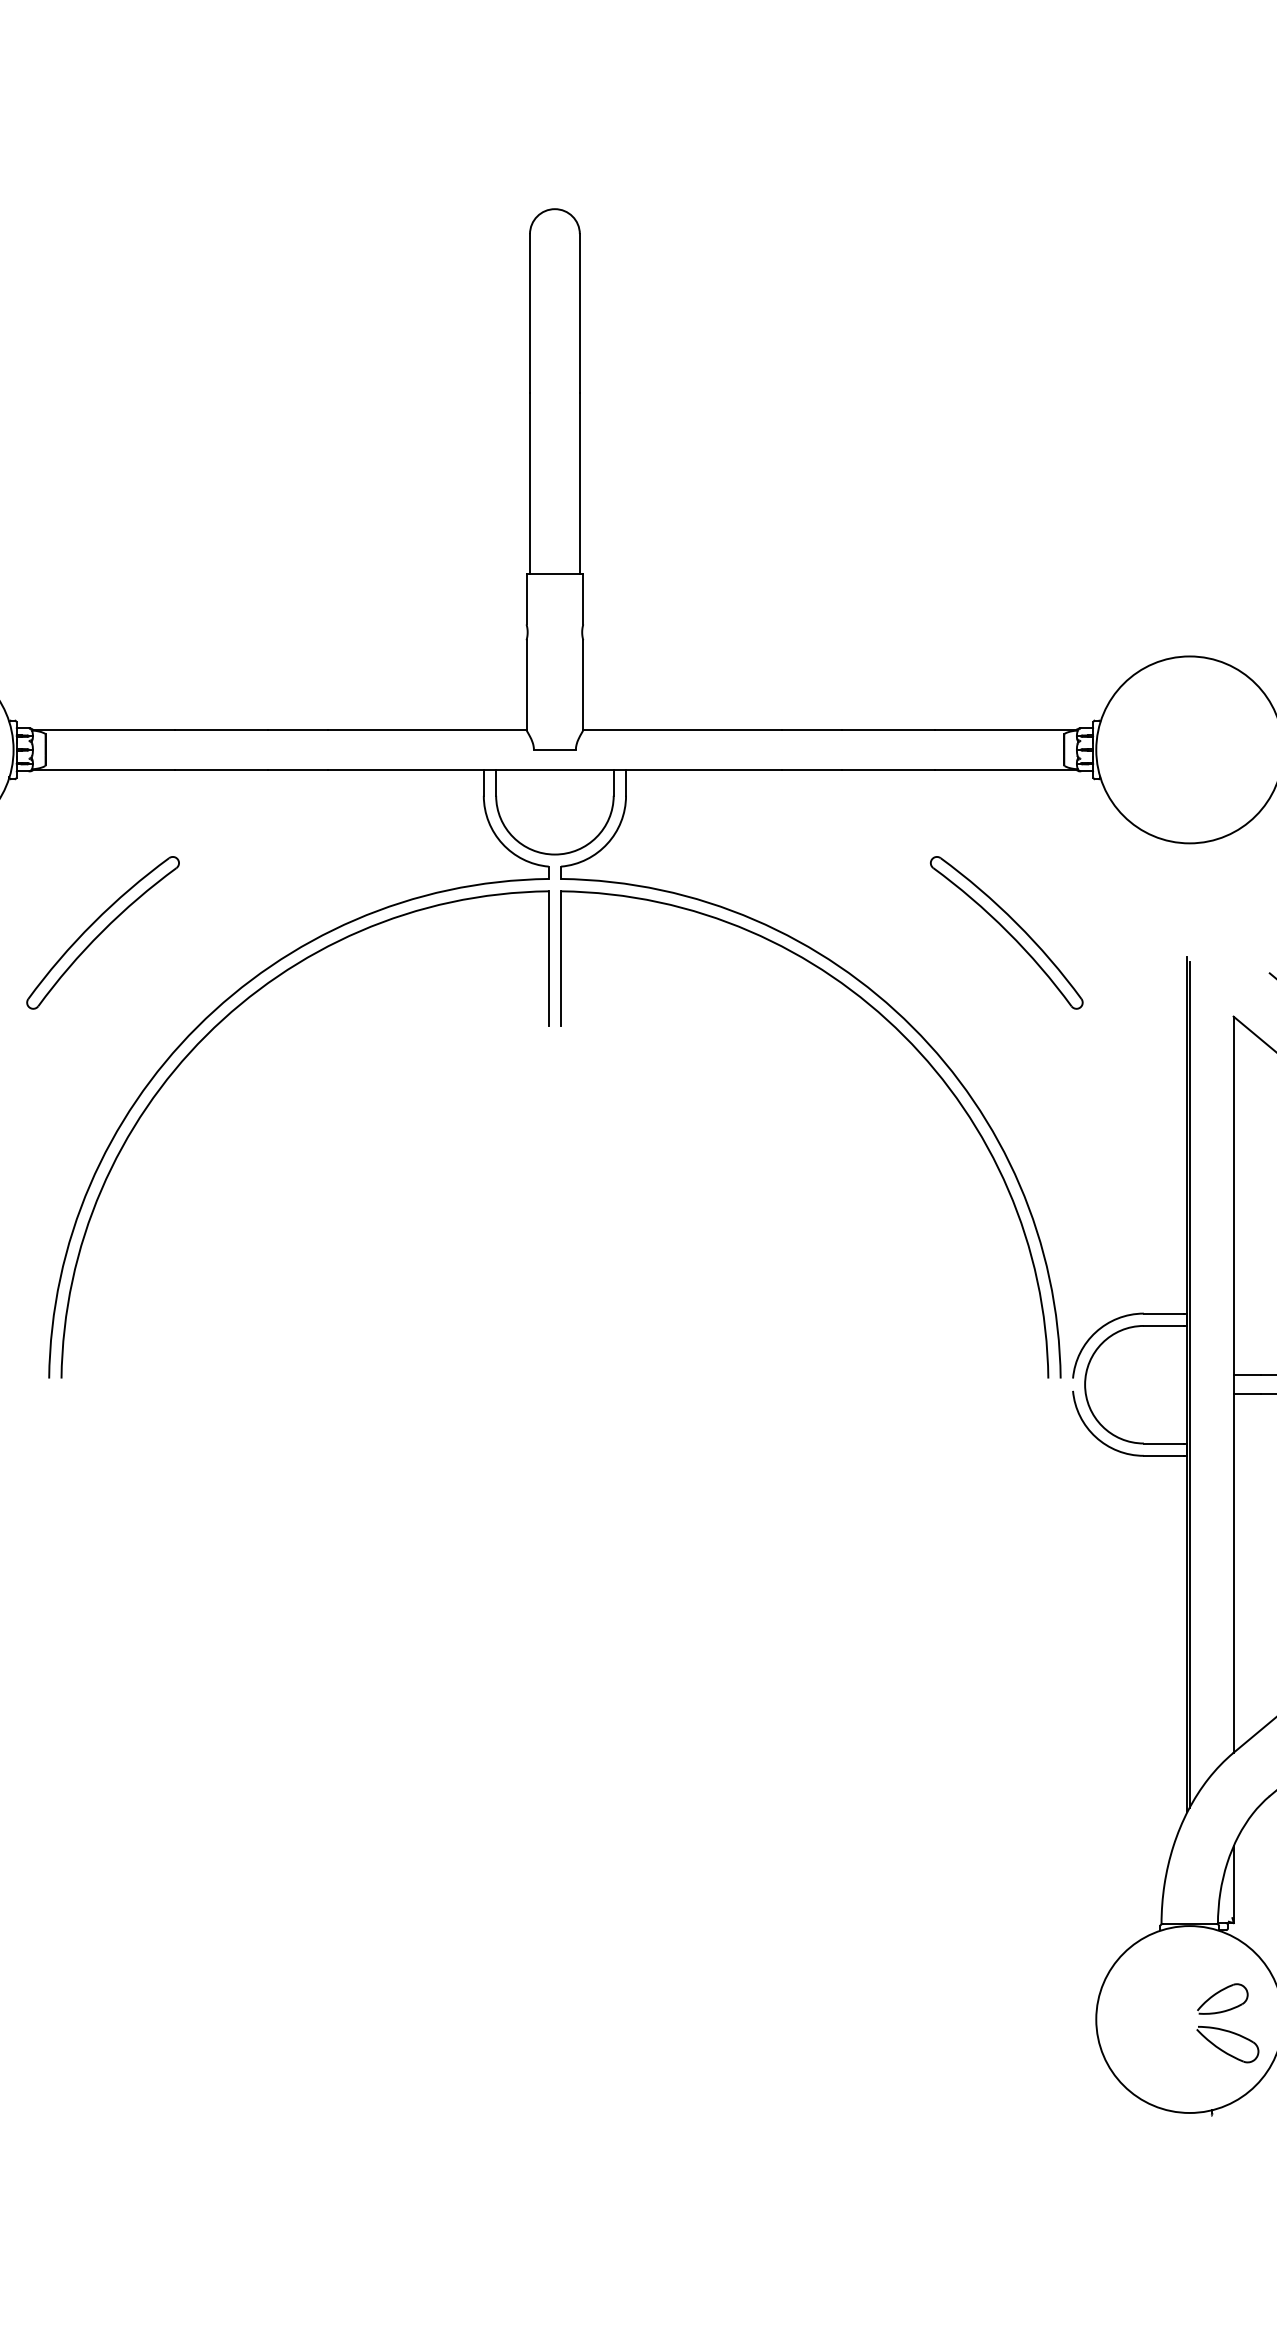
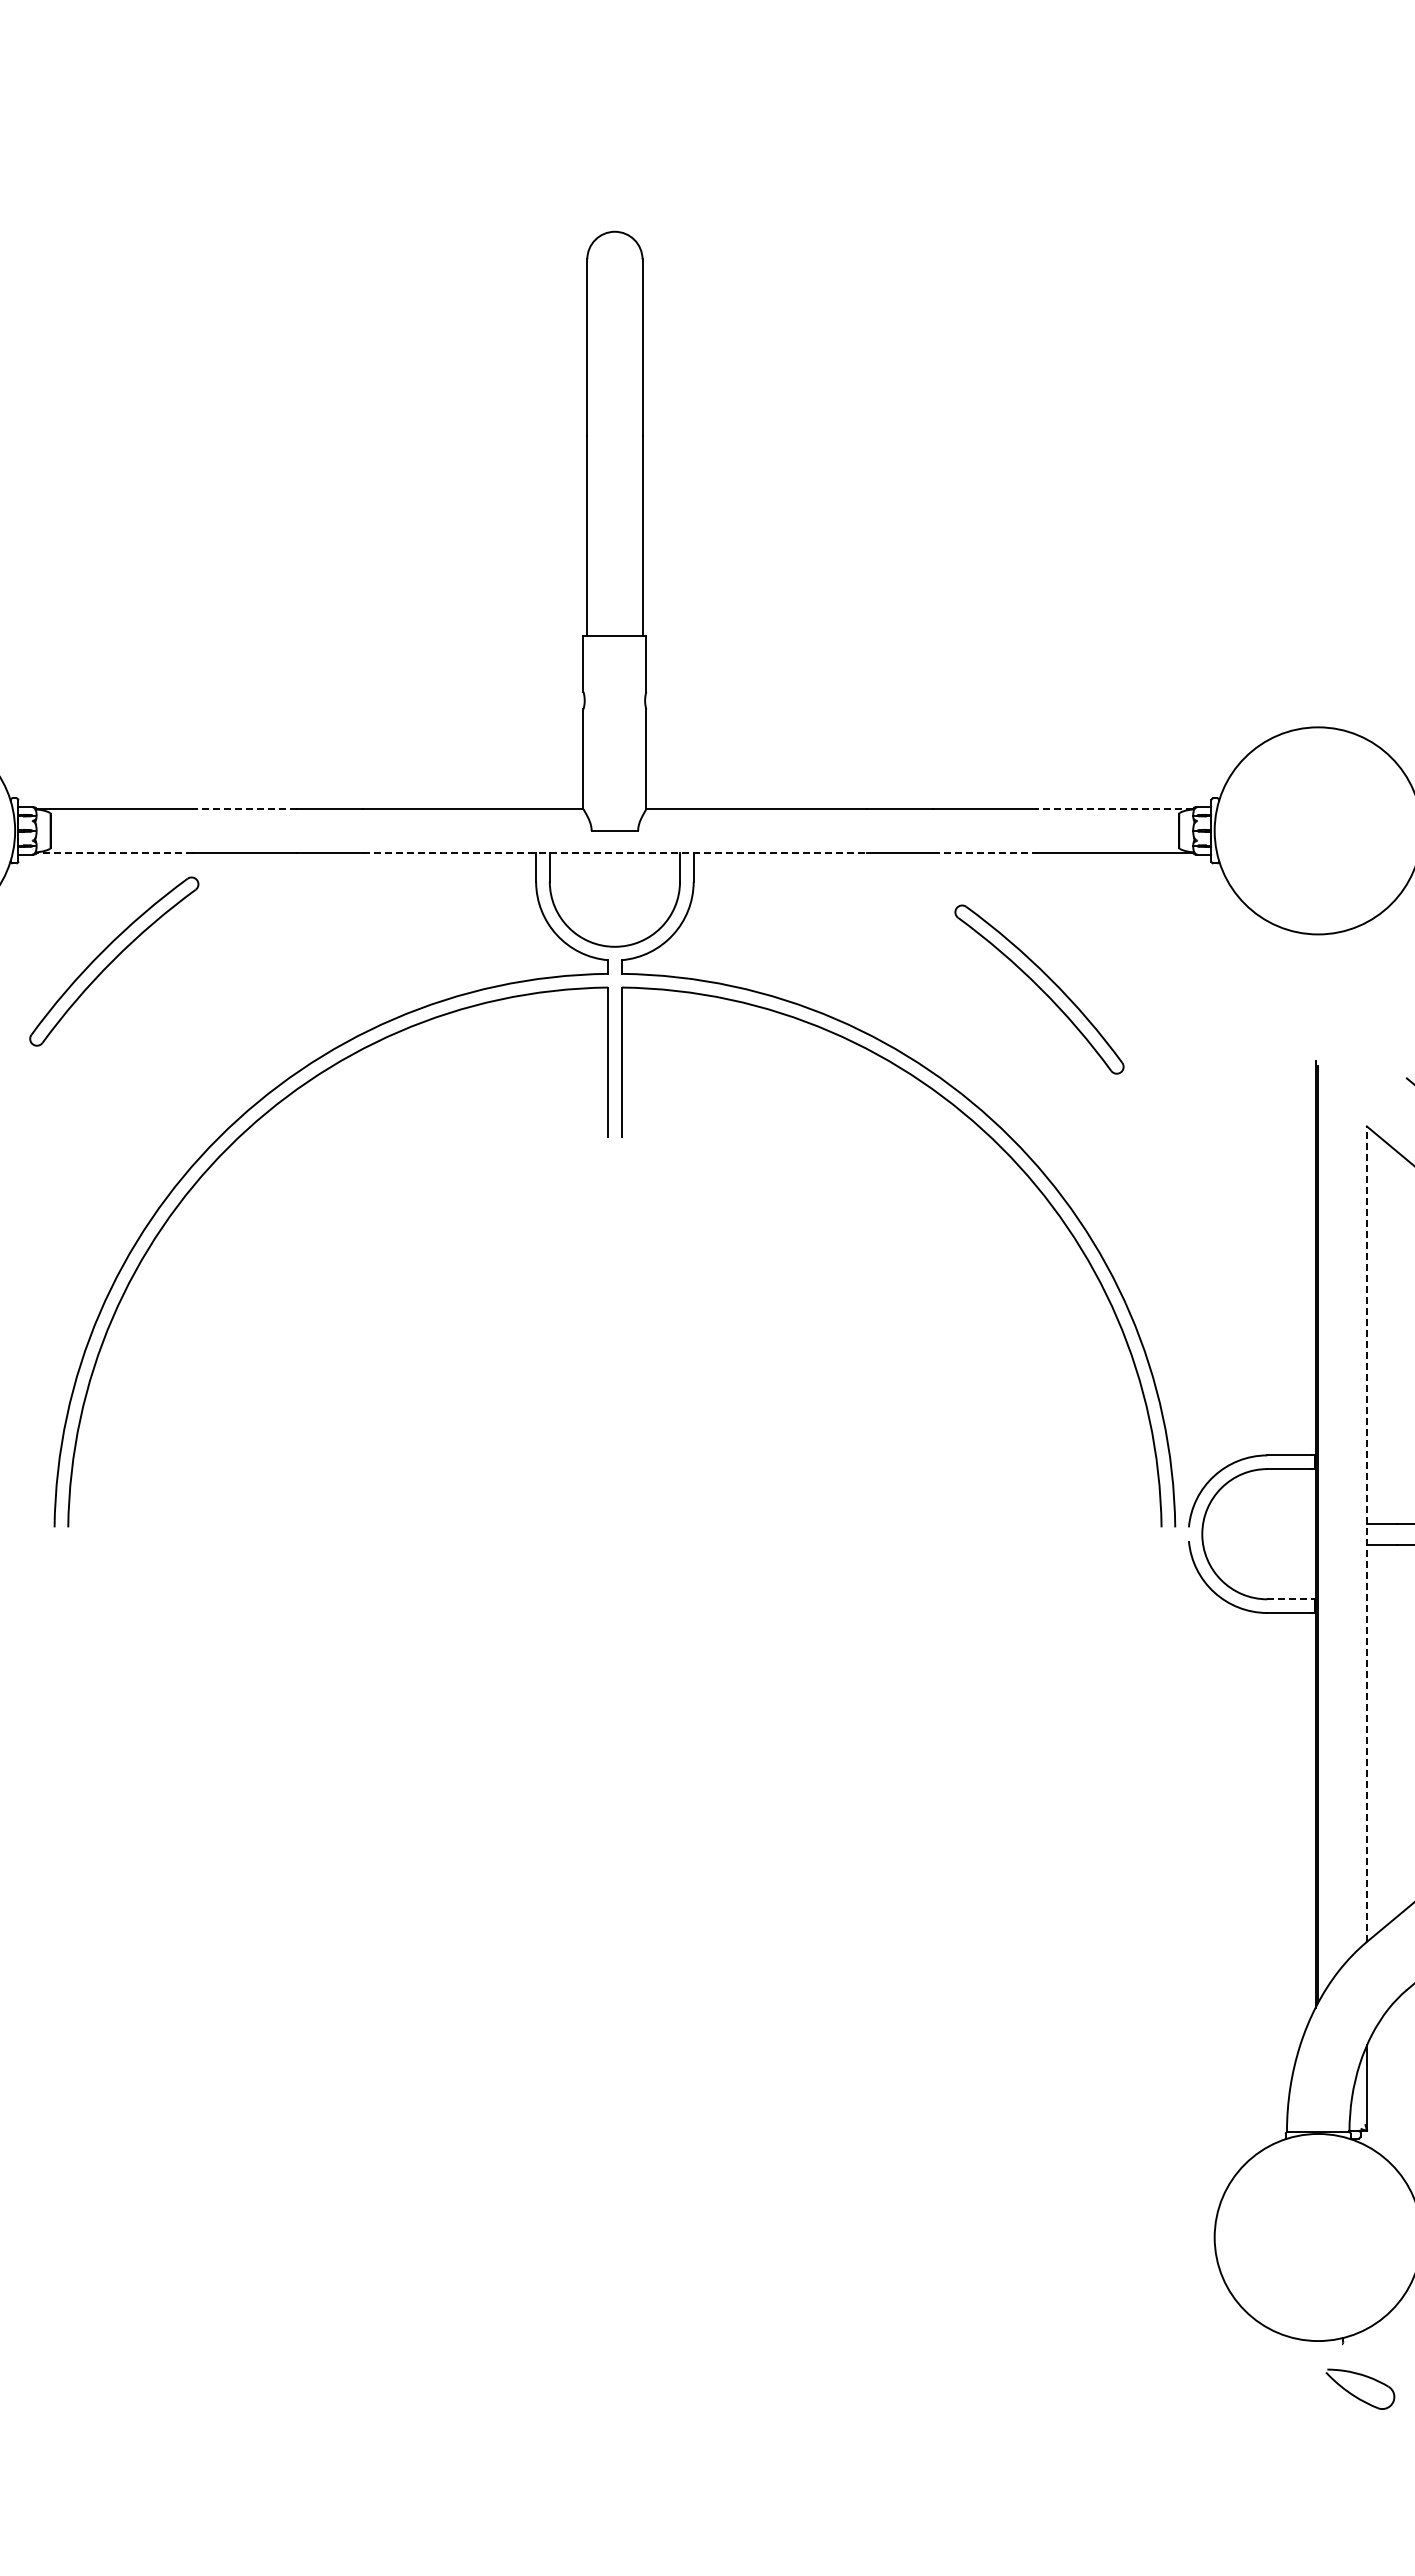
line: (221, 729) -> (245, 808), solid -> dashed
line: (1005, 729) -> (1114, 808), solid -> dashed
line: (103, 770) -> (114, 853), solid -> dashed
line: (554, 770) -> (614, 853), solid -> dashed
line: (888, 770) -> (984, 853), solid -> dashed
part: (103, 932) -> (114, 961), moved
part: (1006, 932) -> (1039, 989), moved
line: (1234, 1384) -> (1367, 1534), solid -> dashed
line: (1164, 1443) -> (1290, 1599), solid -> dashed
part: (1218, 1993) -> (1350, 2208), removed
part: (1225, 2051) -> (1357, 2396), moved

